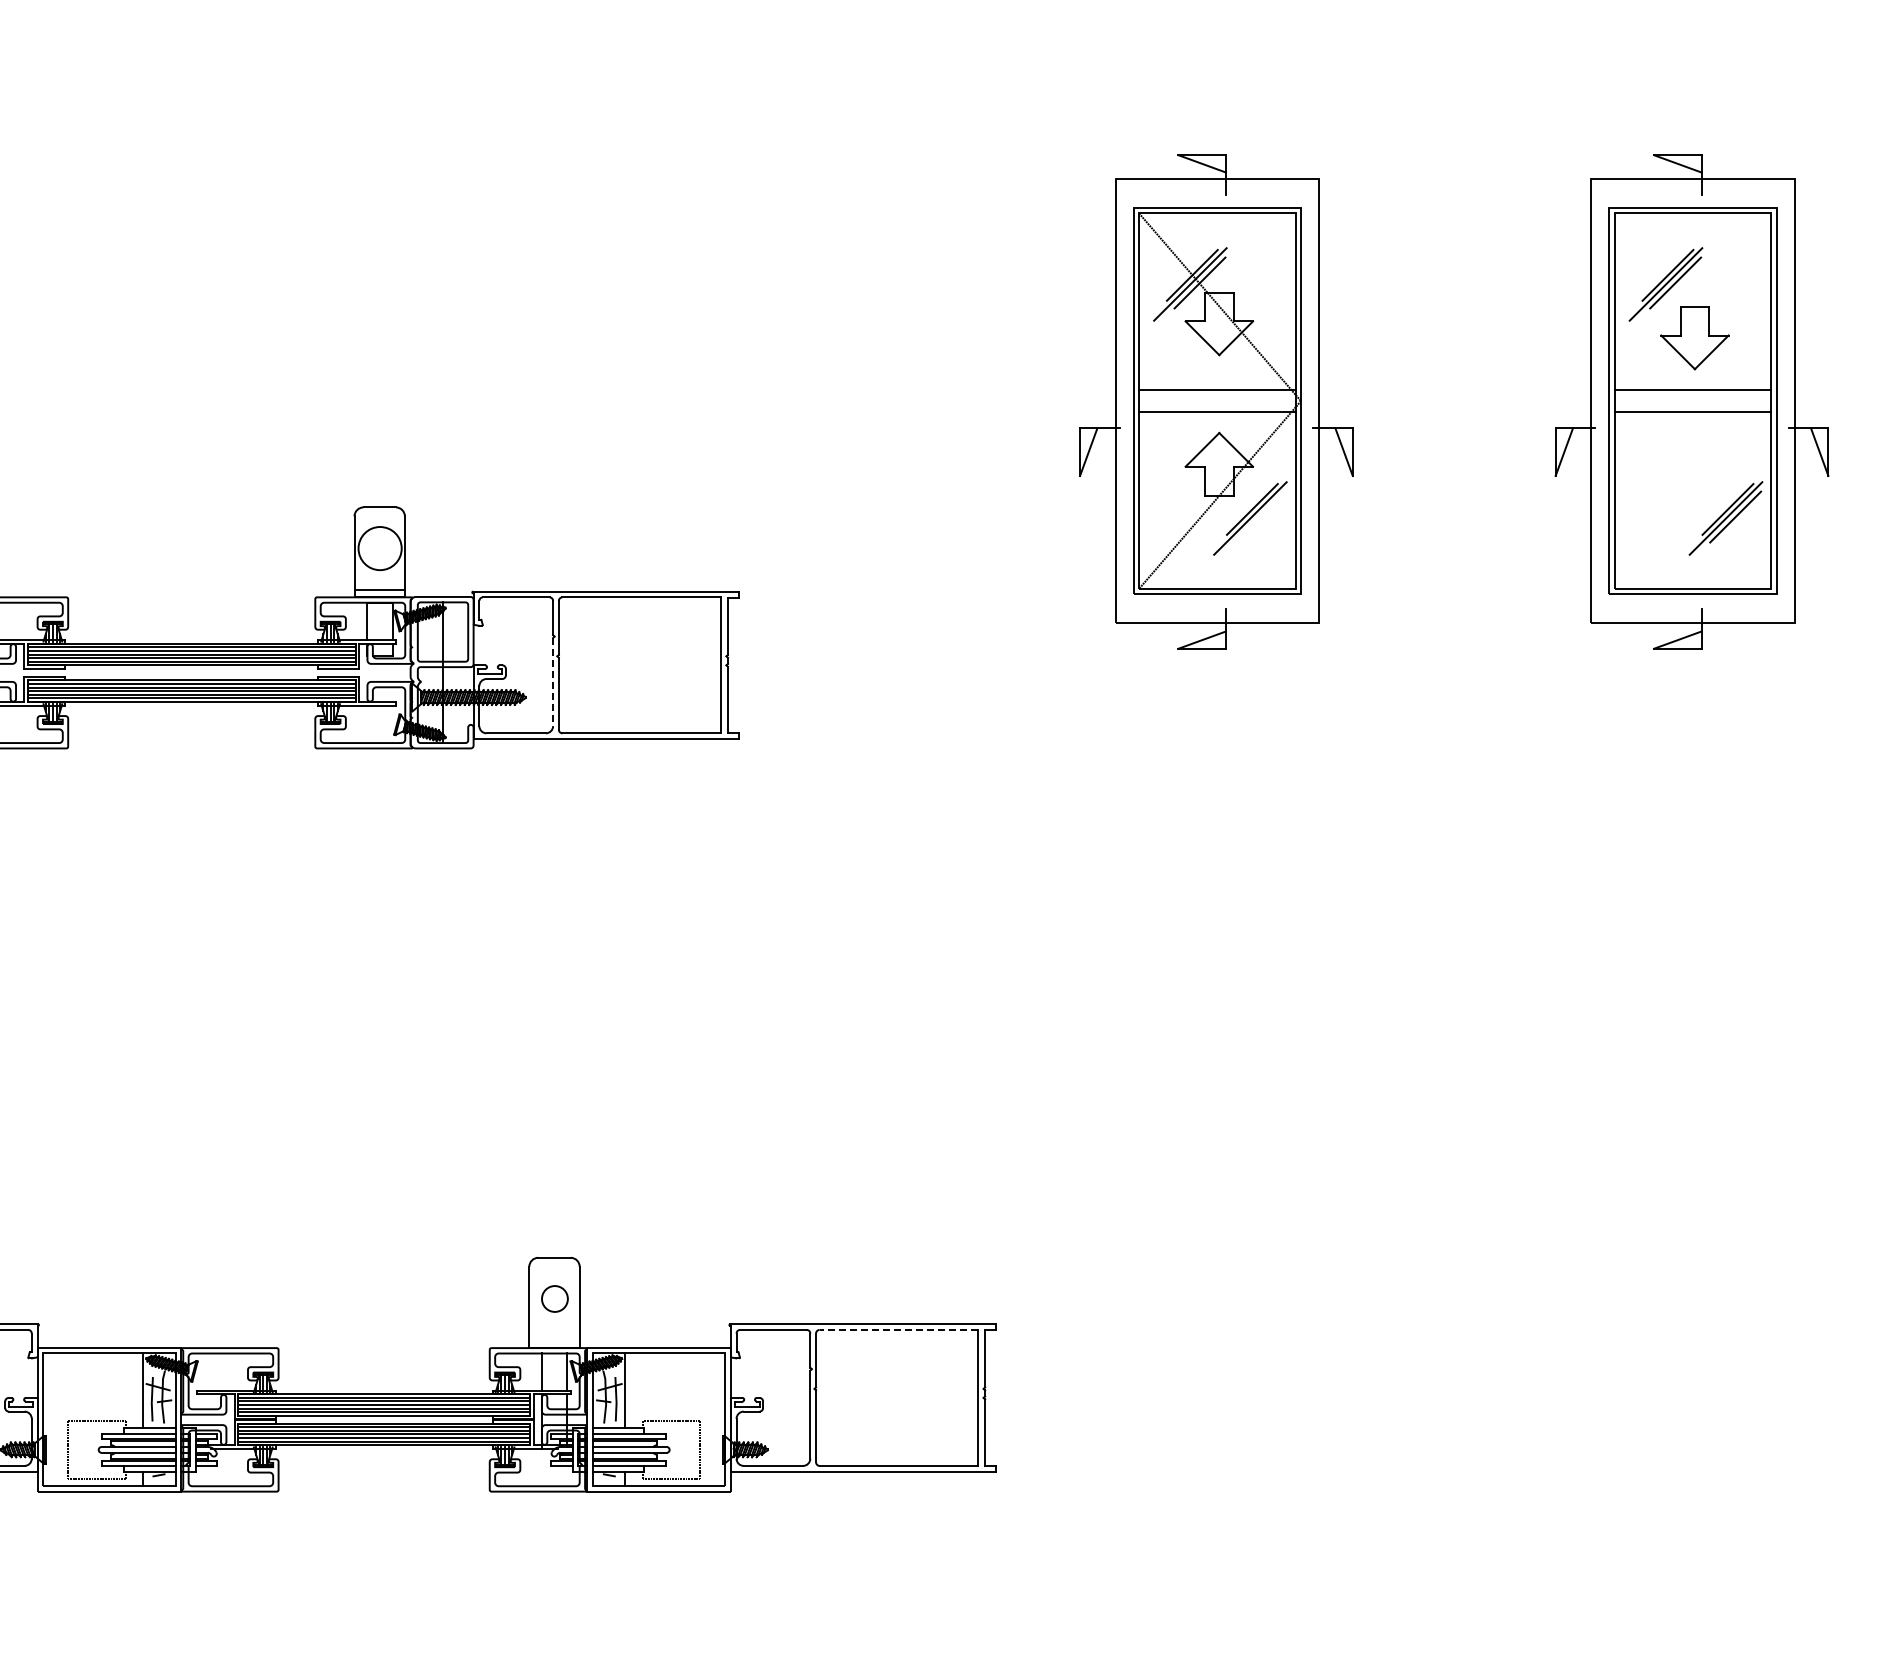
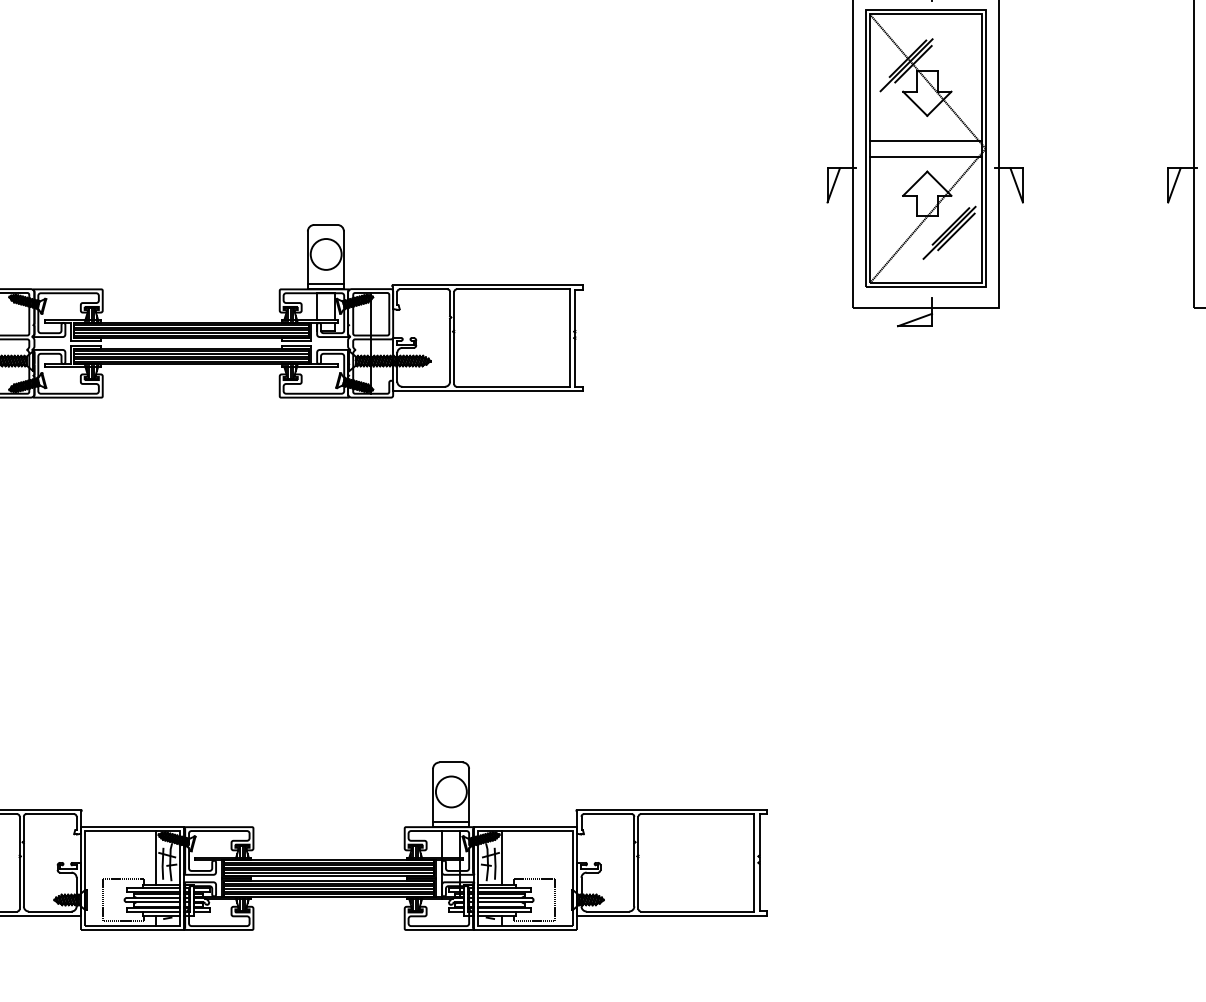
line: (1259, 516) -> (956, 231), added
line: (553, 682) -> (450, 350), dashed -> solid
circle: (554, 1298) -> (451, 791), size x1.67
line: (898, 1329) -> (697, 813), dashed -> solid
line: (554, 1340) -> (451, 821), added

